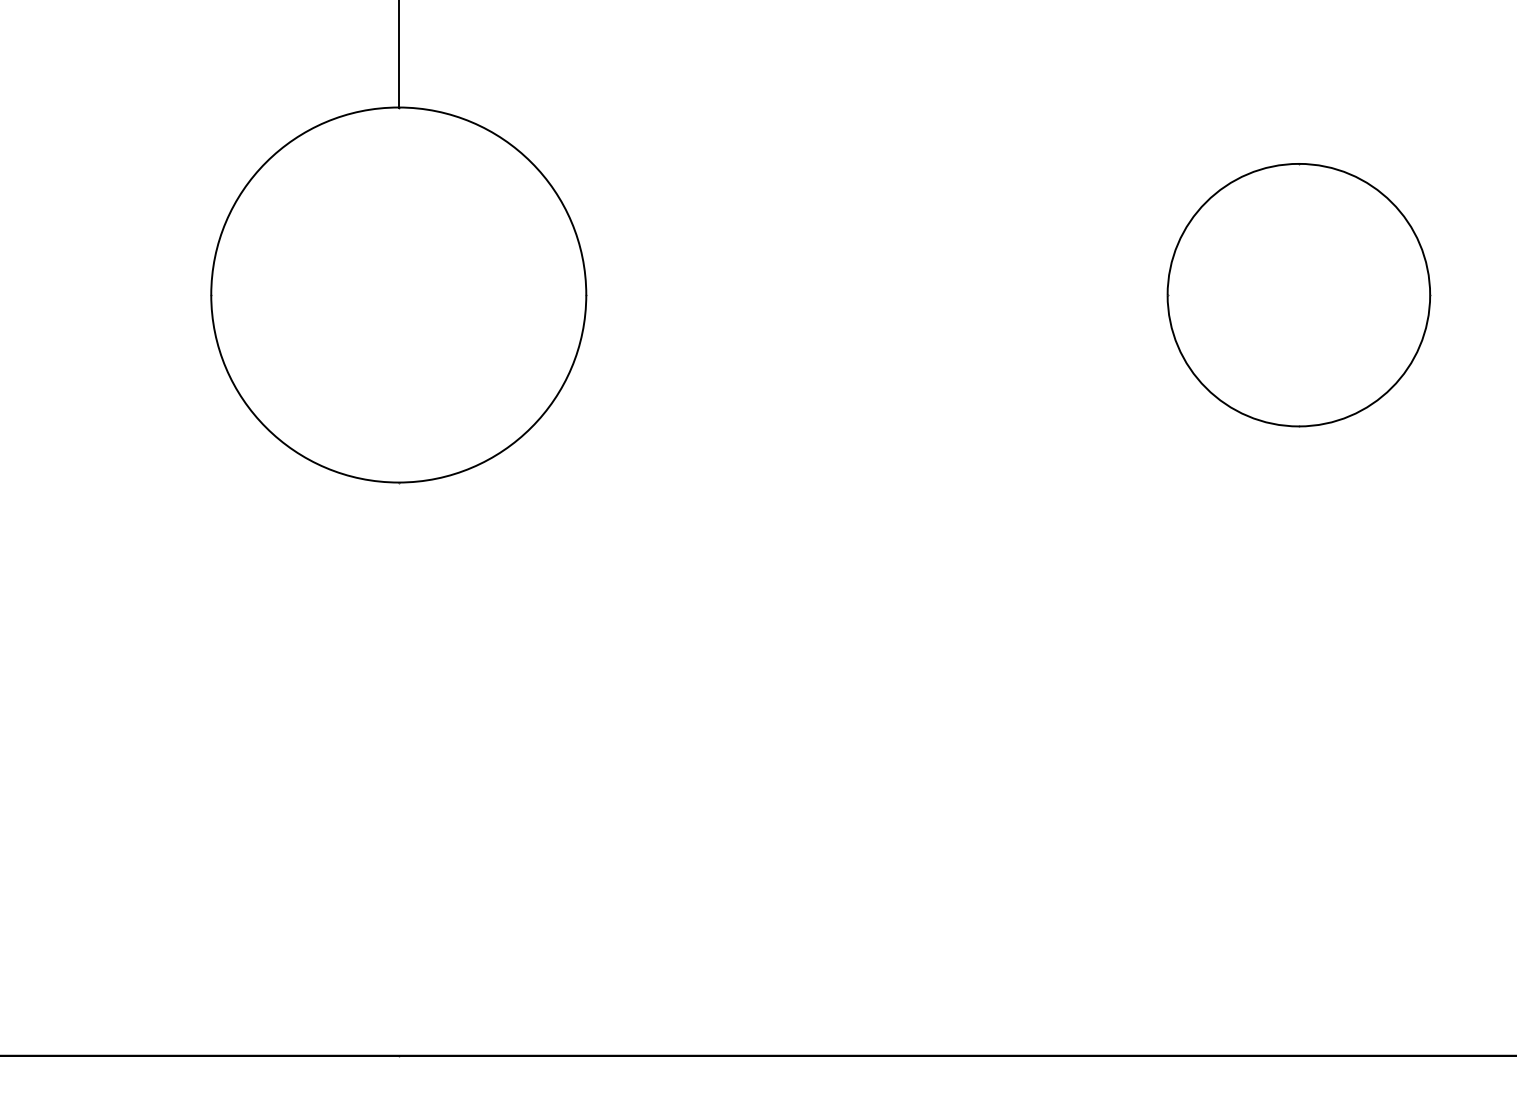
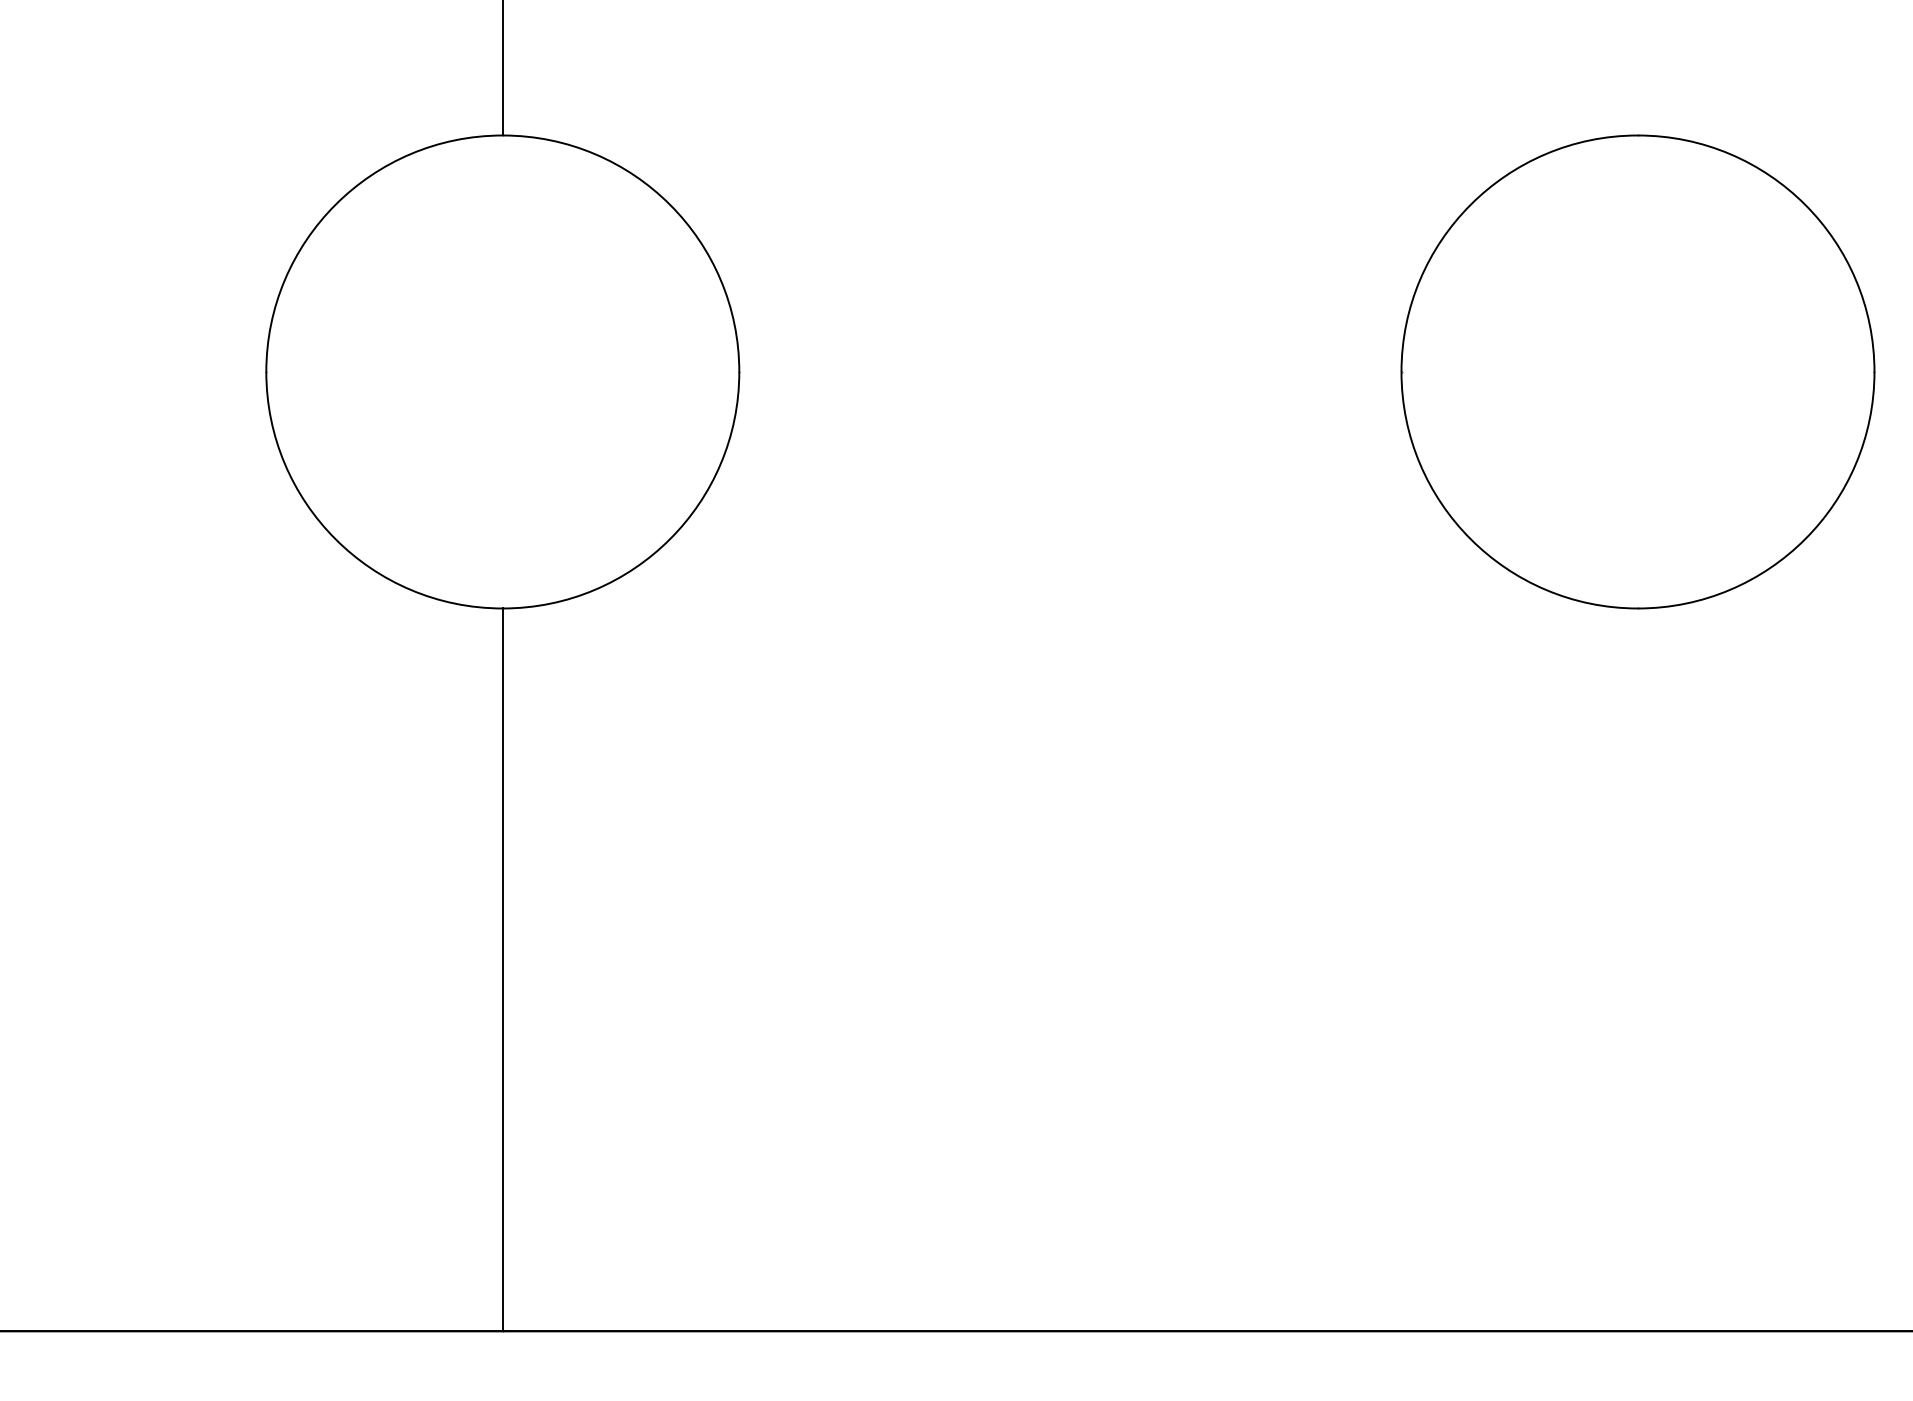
part: (1298, 295) -> (1637, 372), size x1.43
line: (398, 768) -> (502, 969), added

